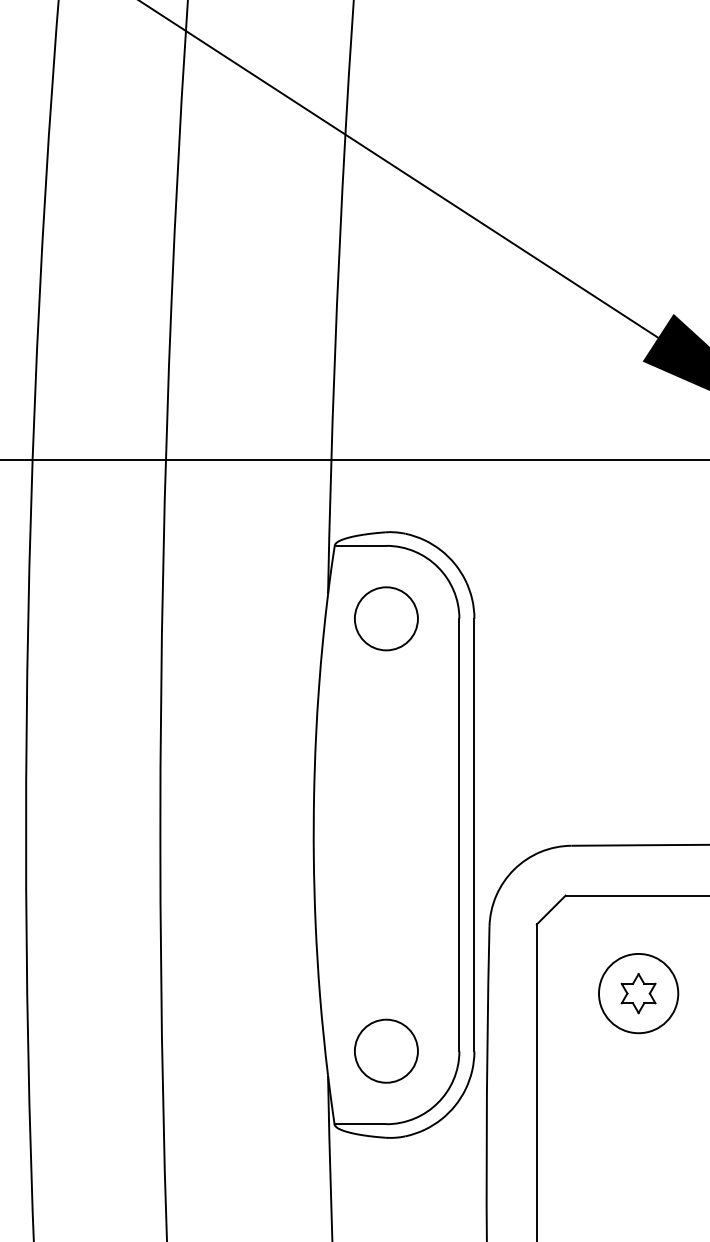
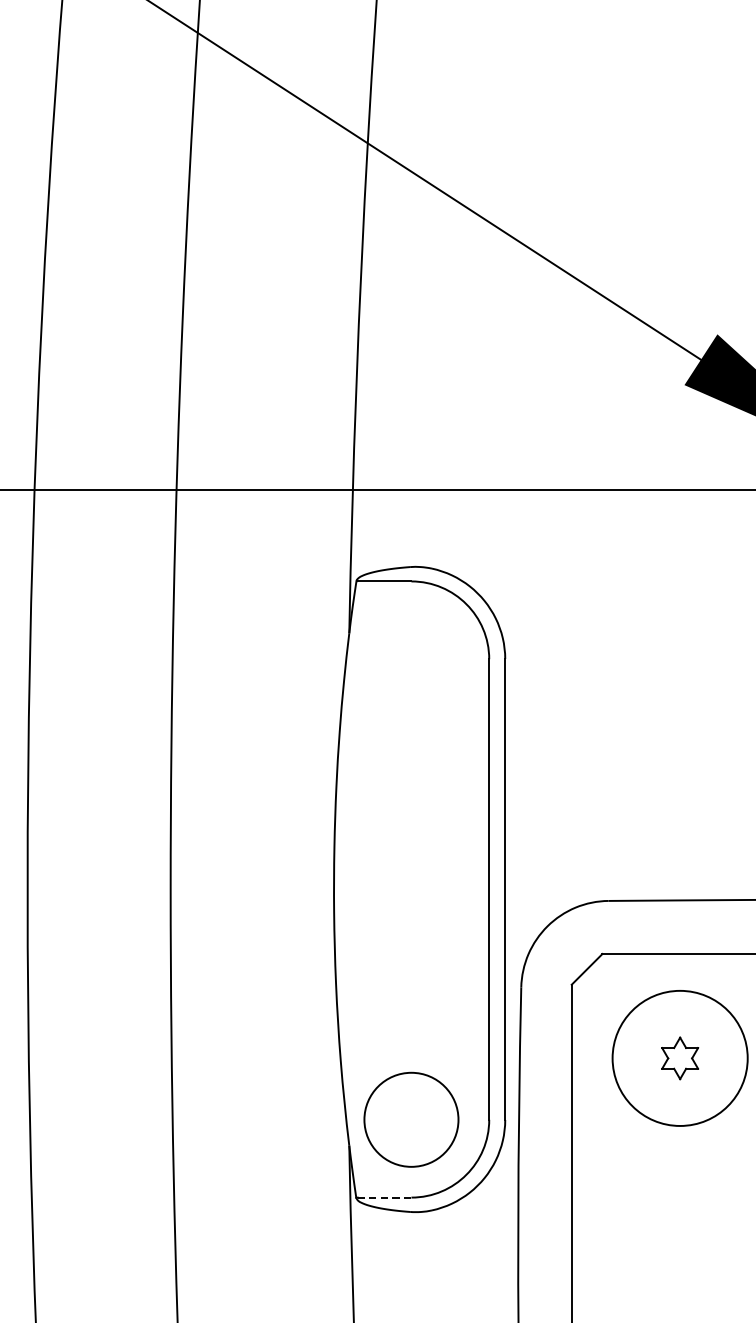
circle: (386, 618) -> (411, 658), removed
circle: (638, 993) -> (680, 1058), size x1.6
circle: (385, 1050) -> (410, 1119), size x1.4
line: (360, 1124) -> (383, 1197), solid -> dashed

